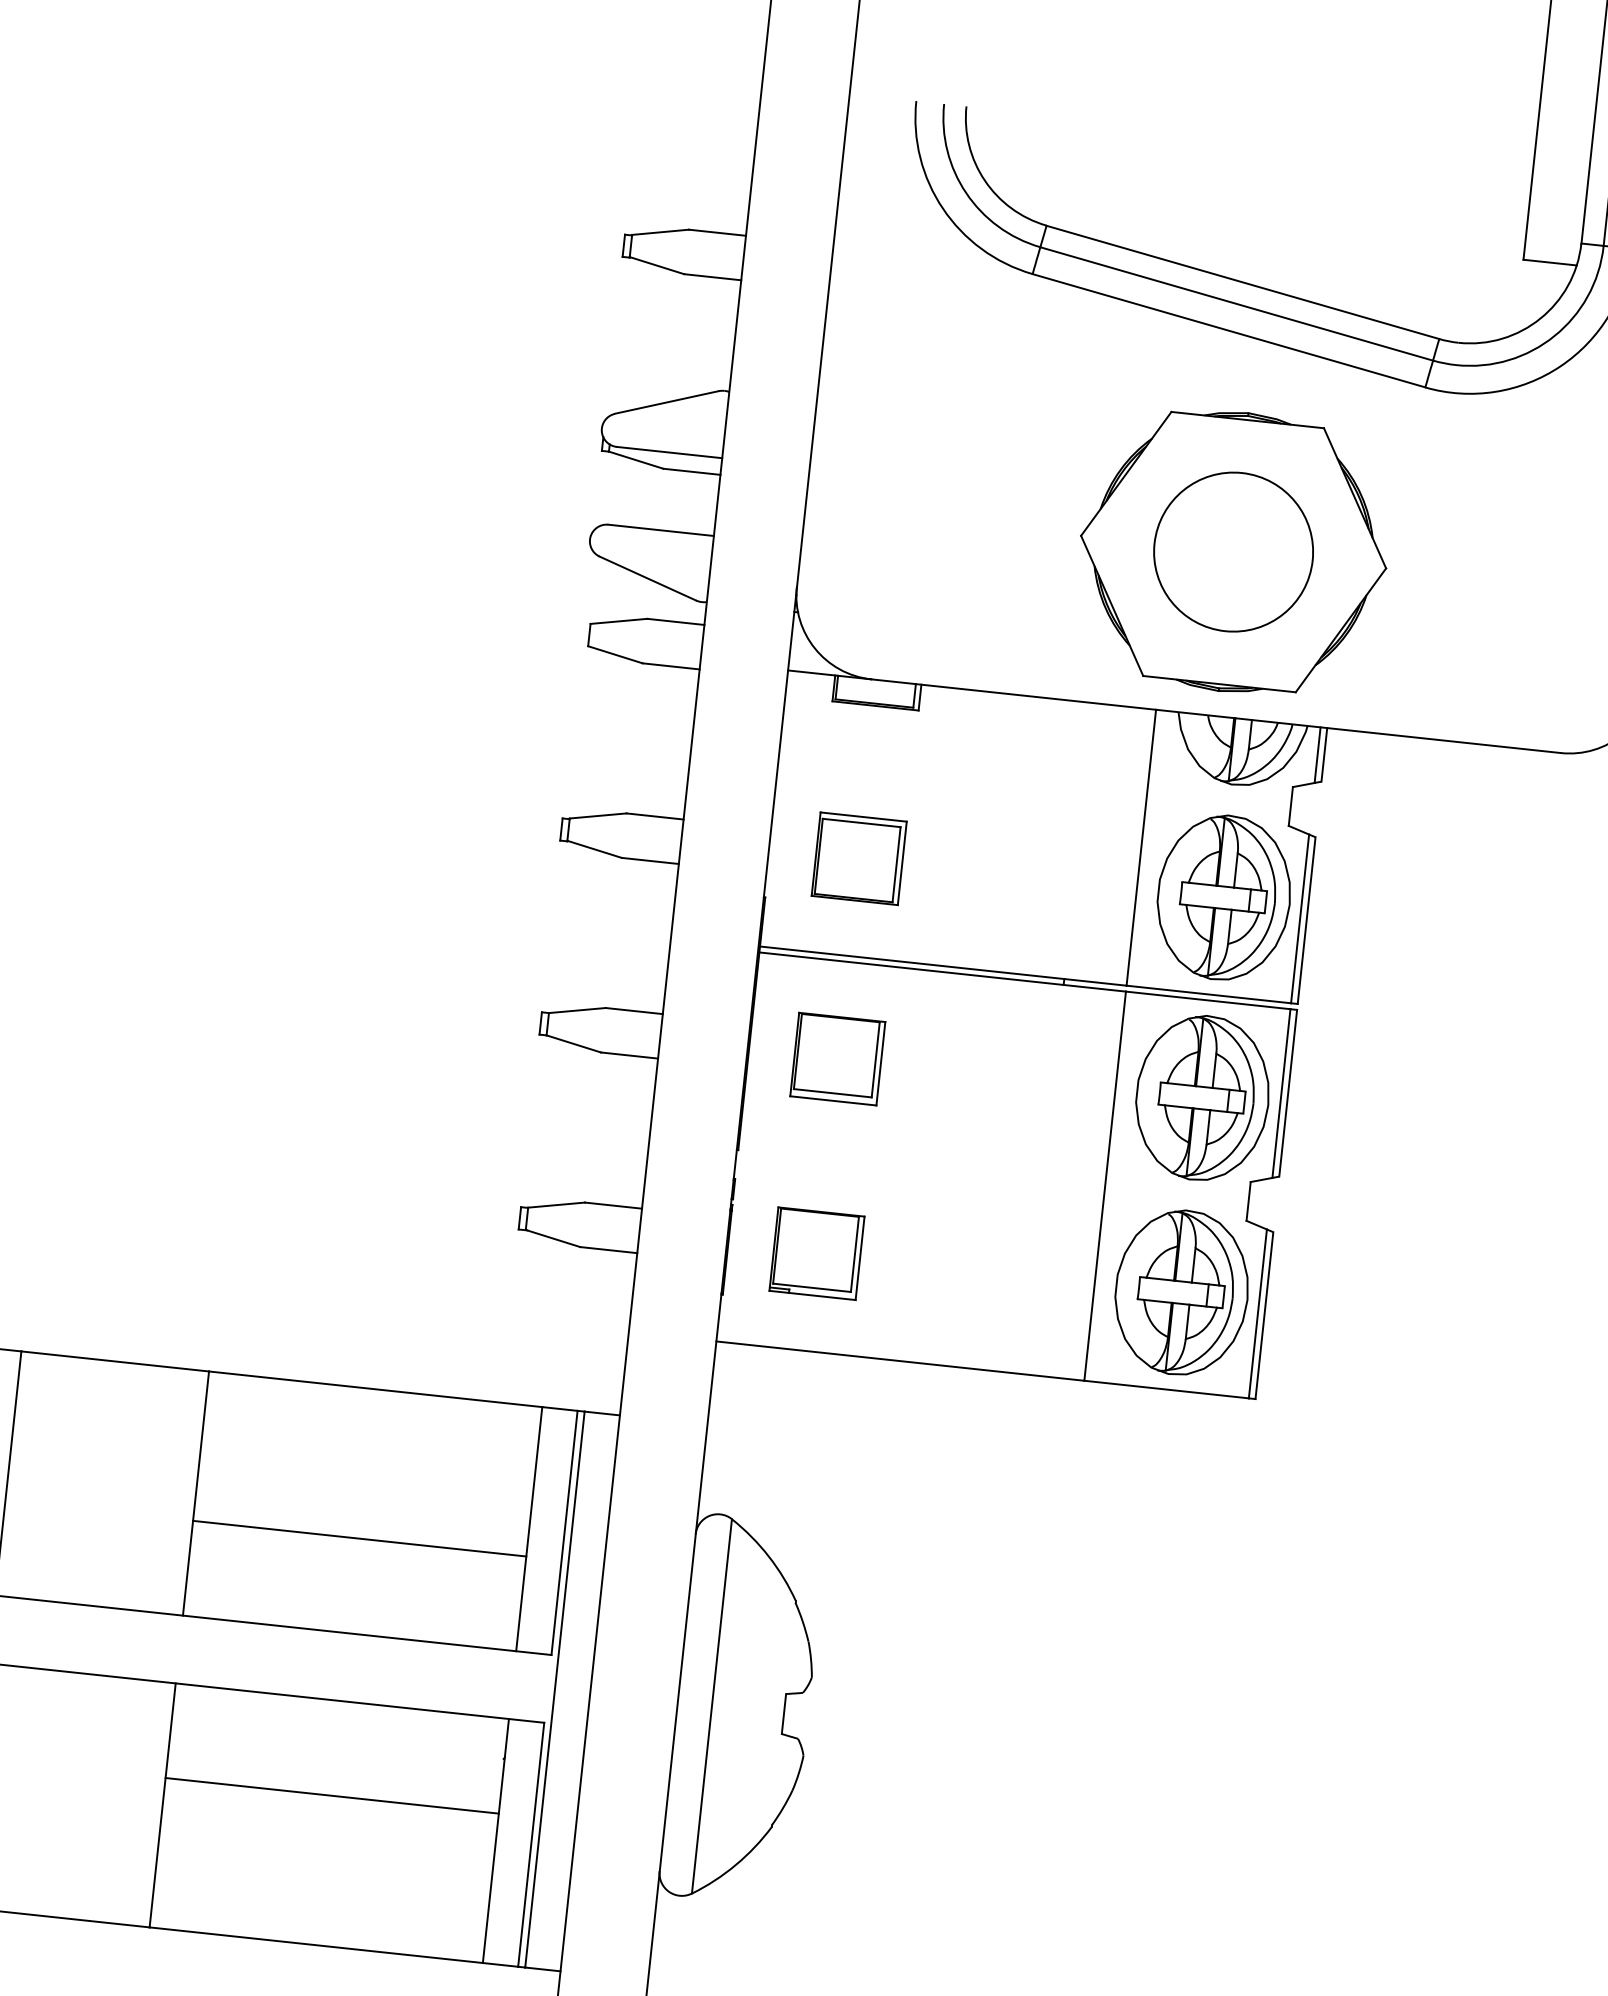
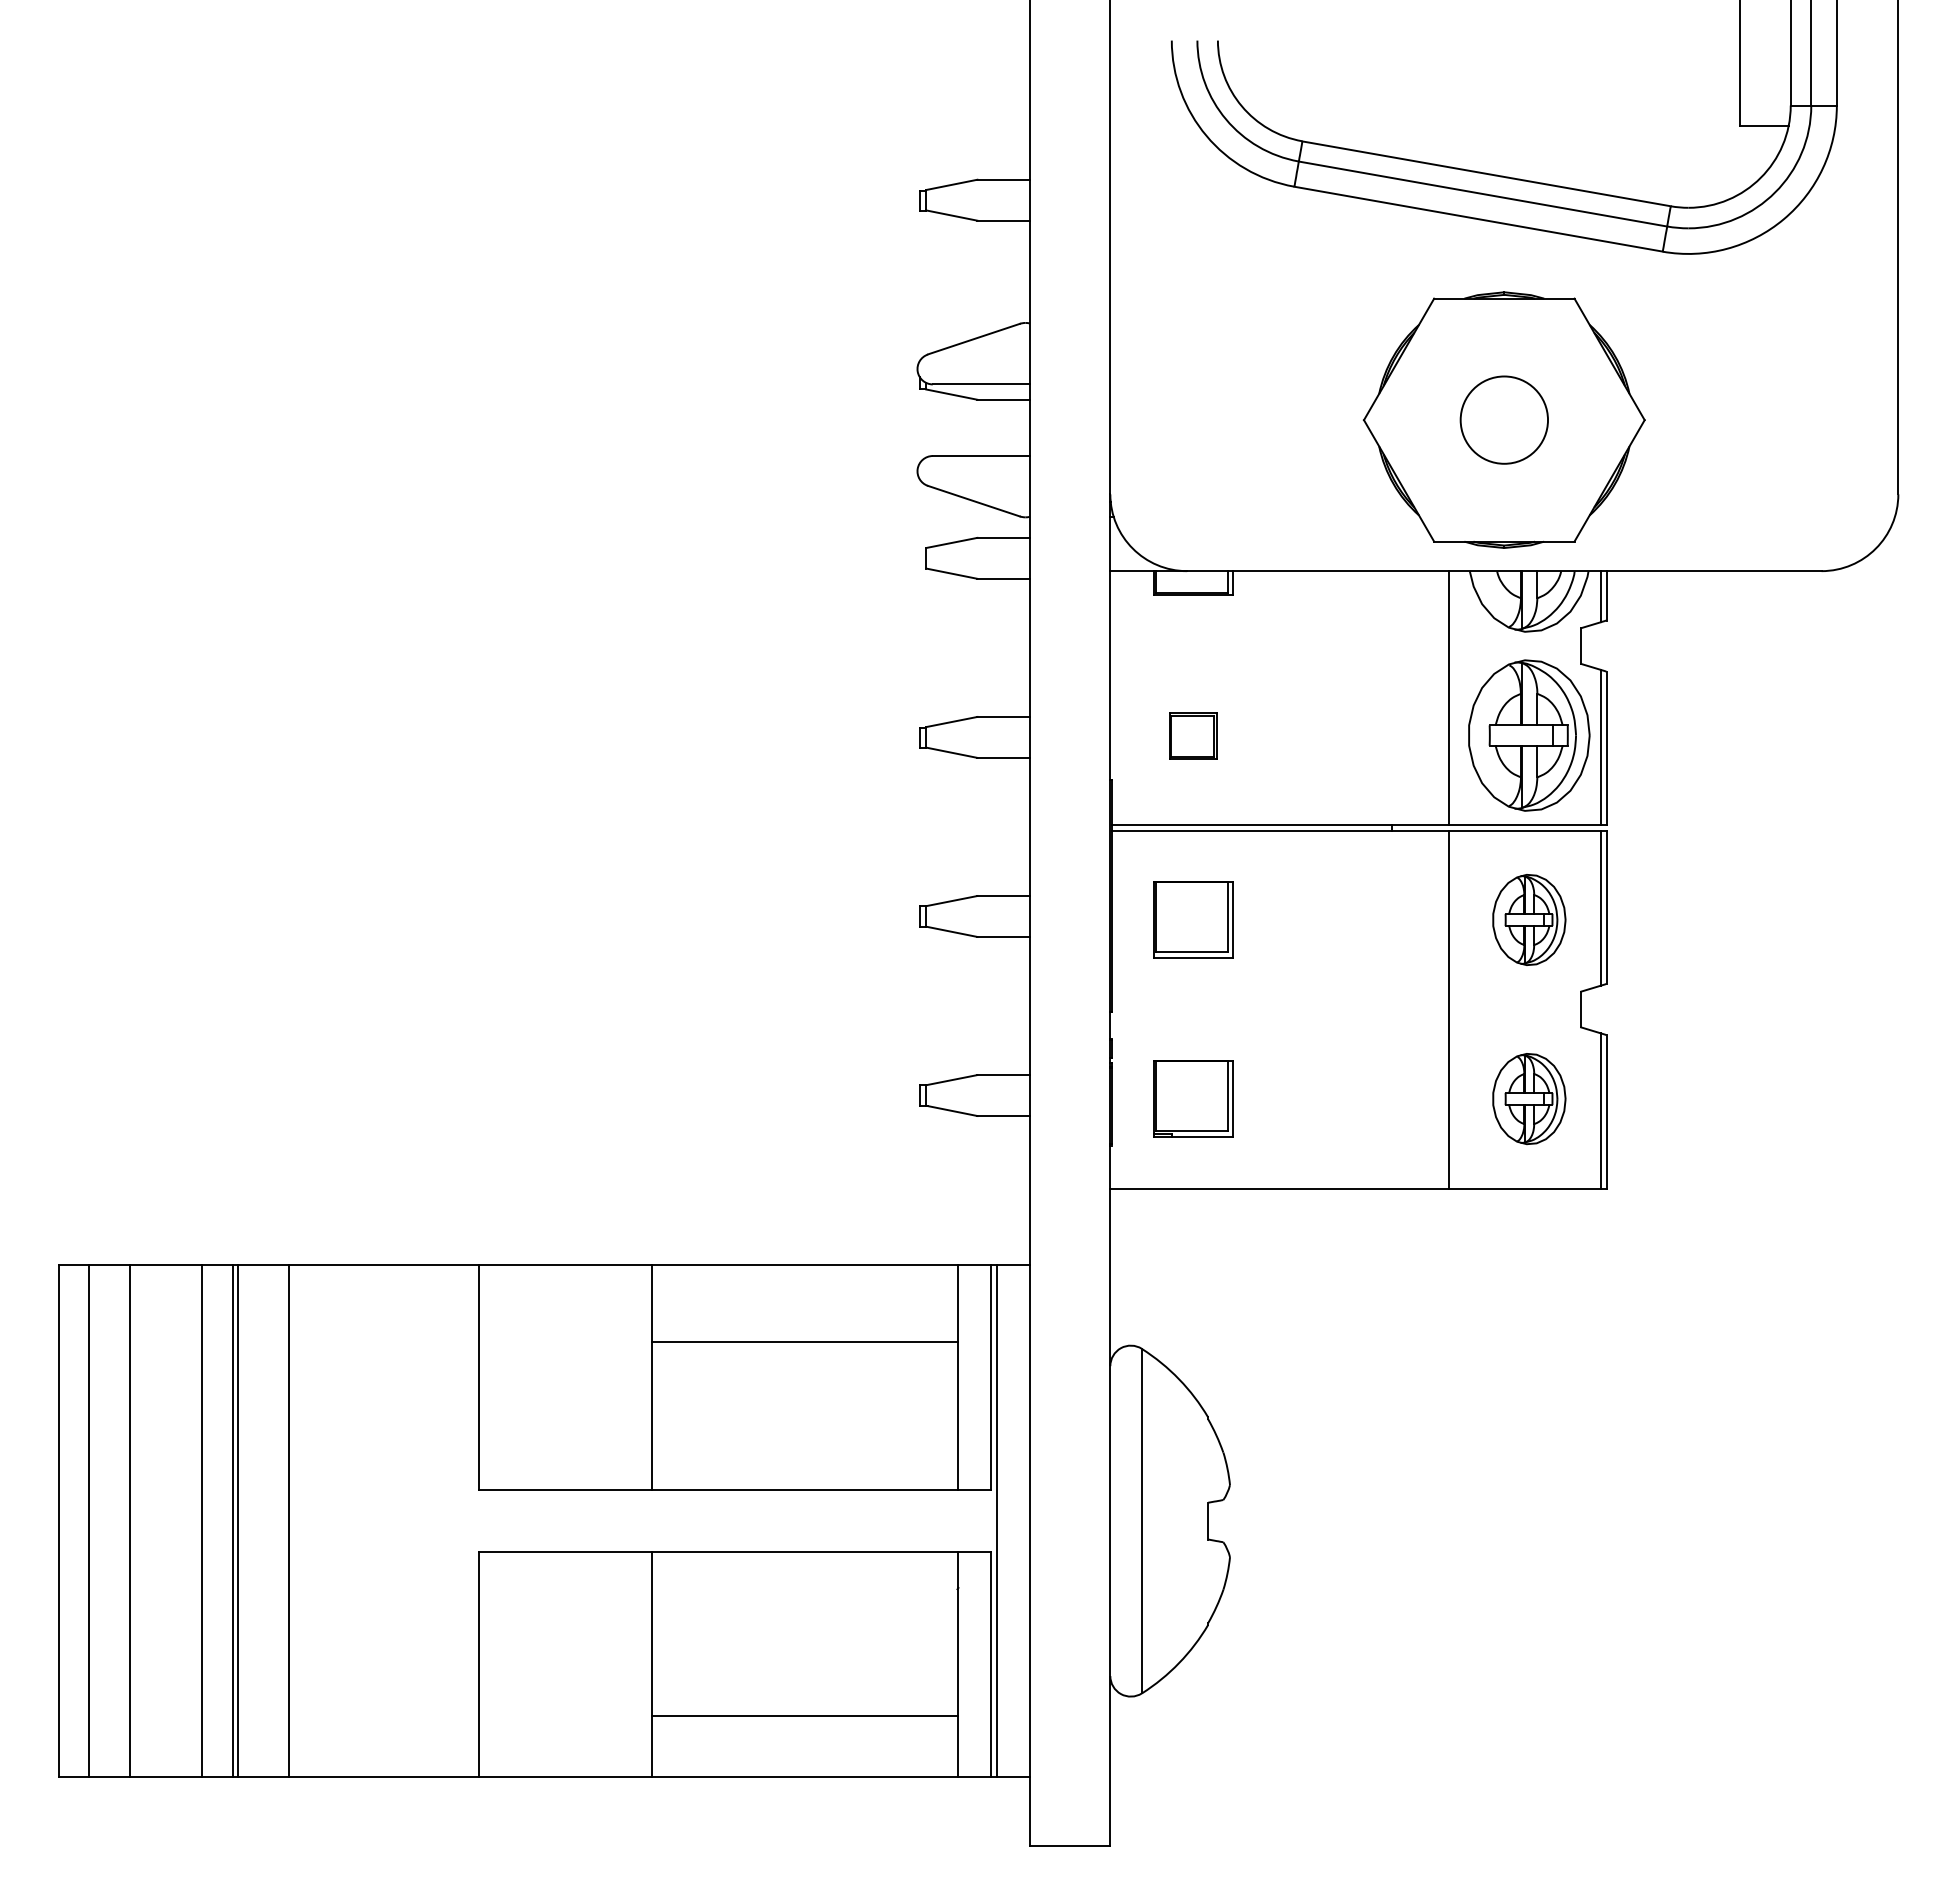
circle: (1233, 551) -> (1504, 419), size x0.6
part: (859, 858) -> (1193, 735), size x0.6
part: (1202, 1097) -> (1529, 919), size x0.6
part: (1182, 1292) -> (1529, 1098), size x0.6
line: (359, 1538) -> (804, 1341), moved
line: (331, 1795) -> (804, 1716), moved

